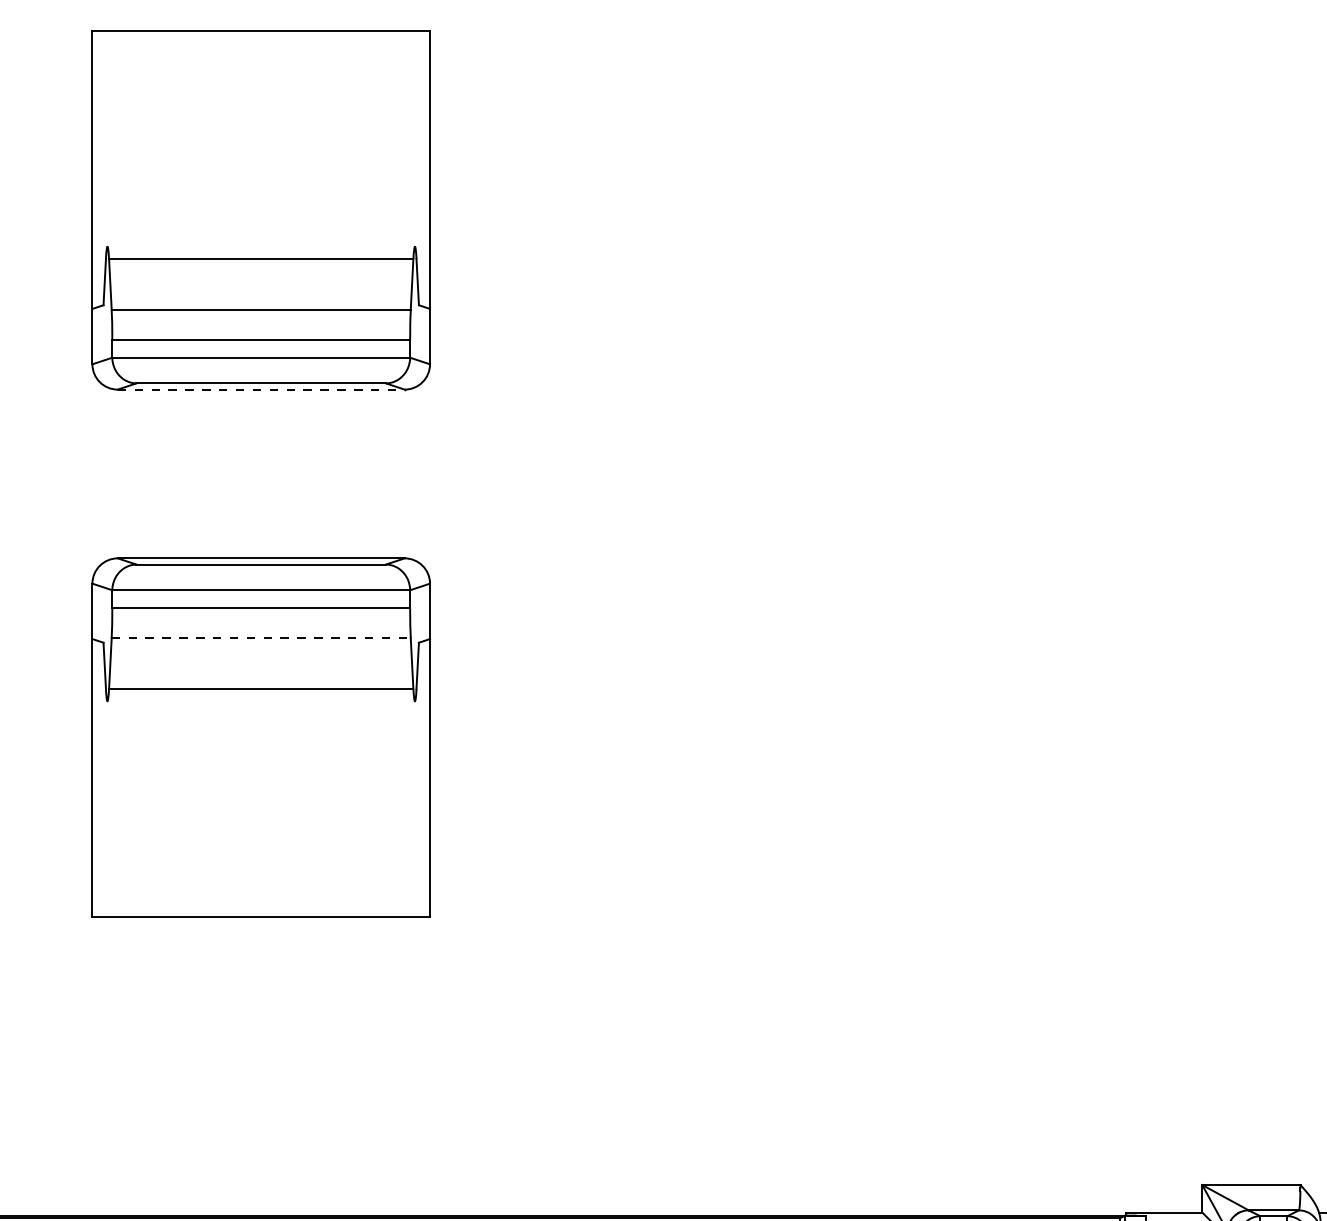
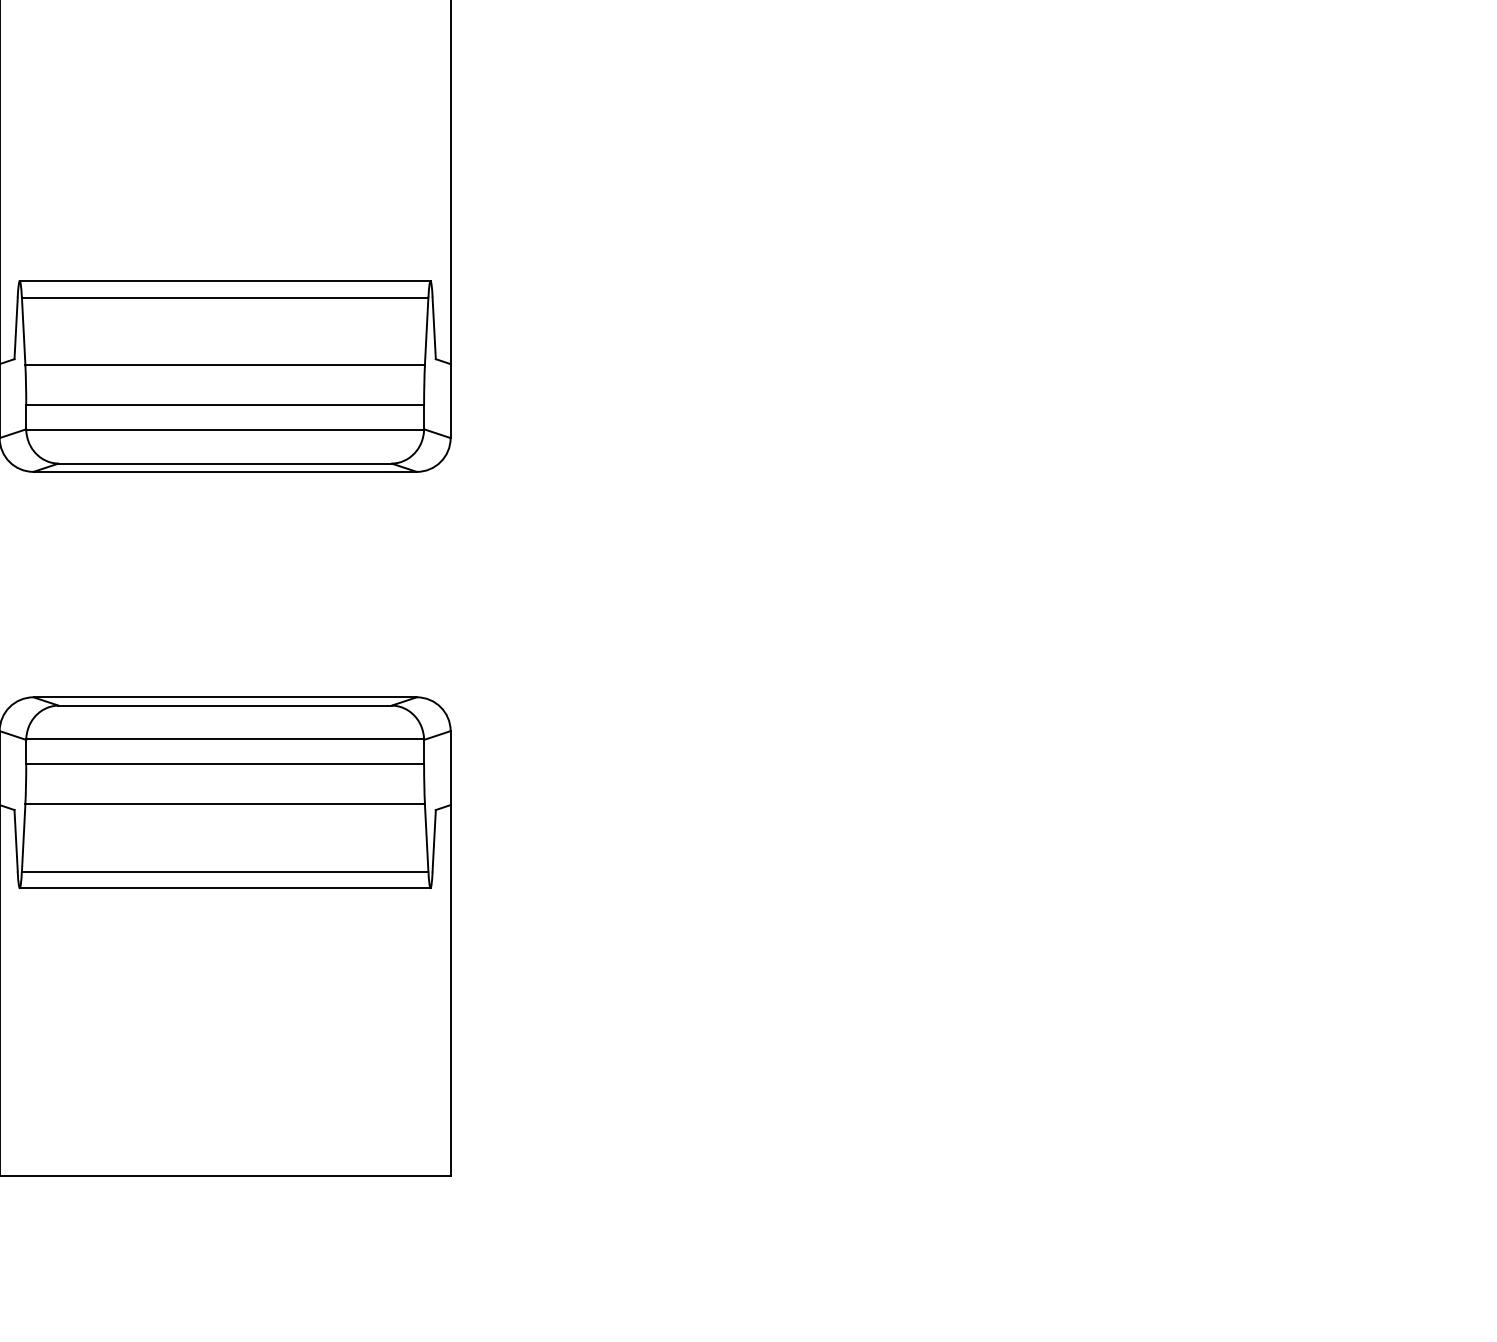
line: (260, 246) -> (224, 280), added
line: (261, 389) -> (225, 471), dashed -> solid
line: (261, 638) -> (225, 804), dashed -> solid
line: (260, 701) -> (224, 888), added

